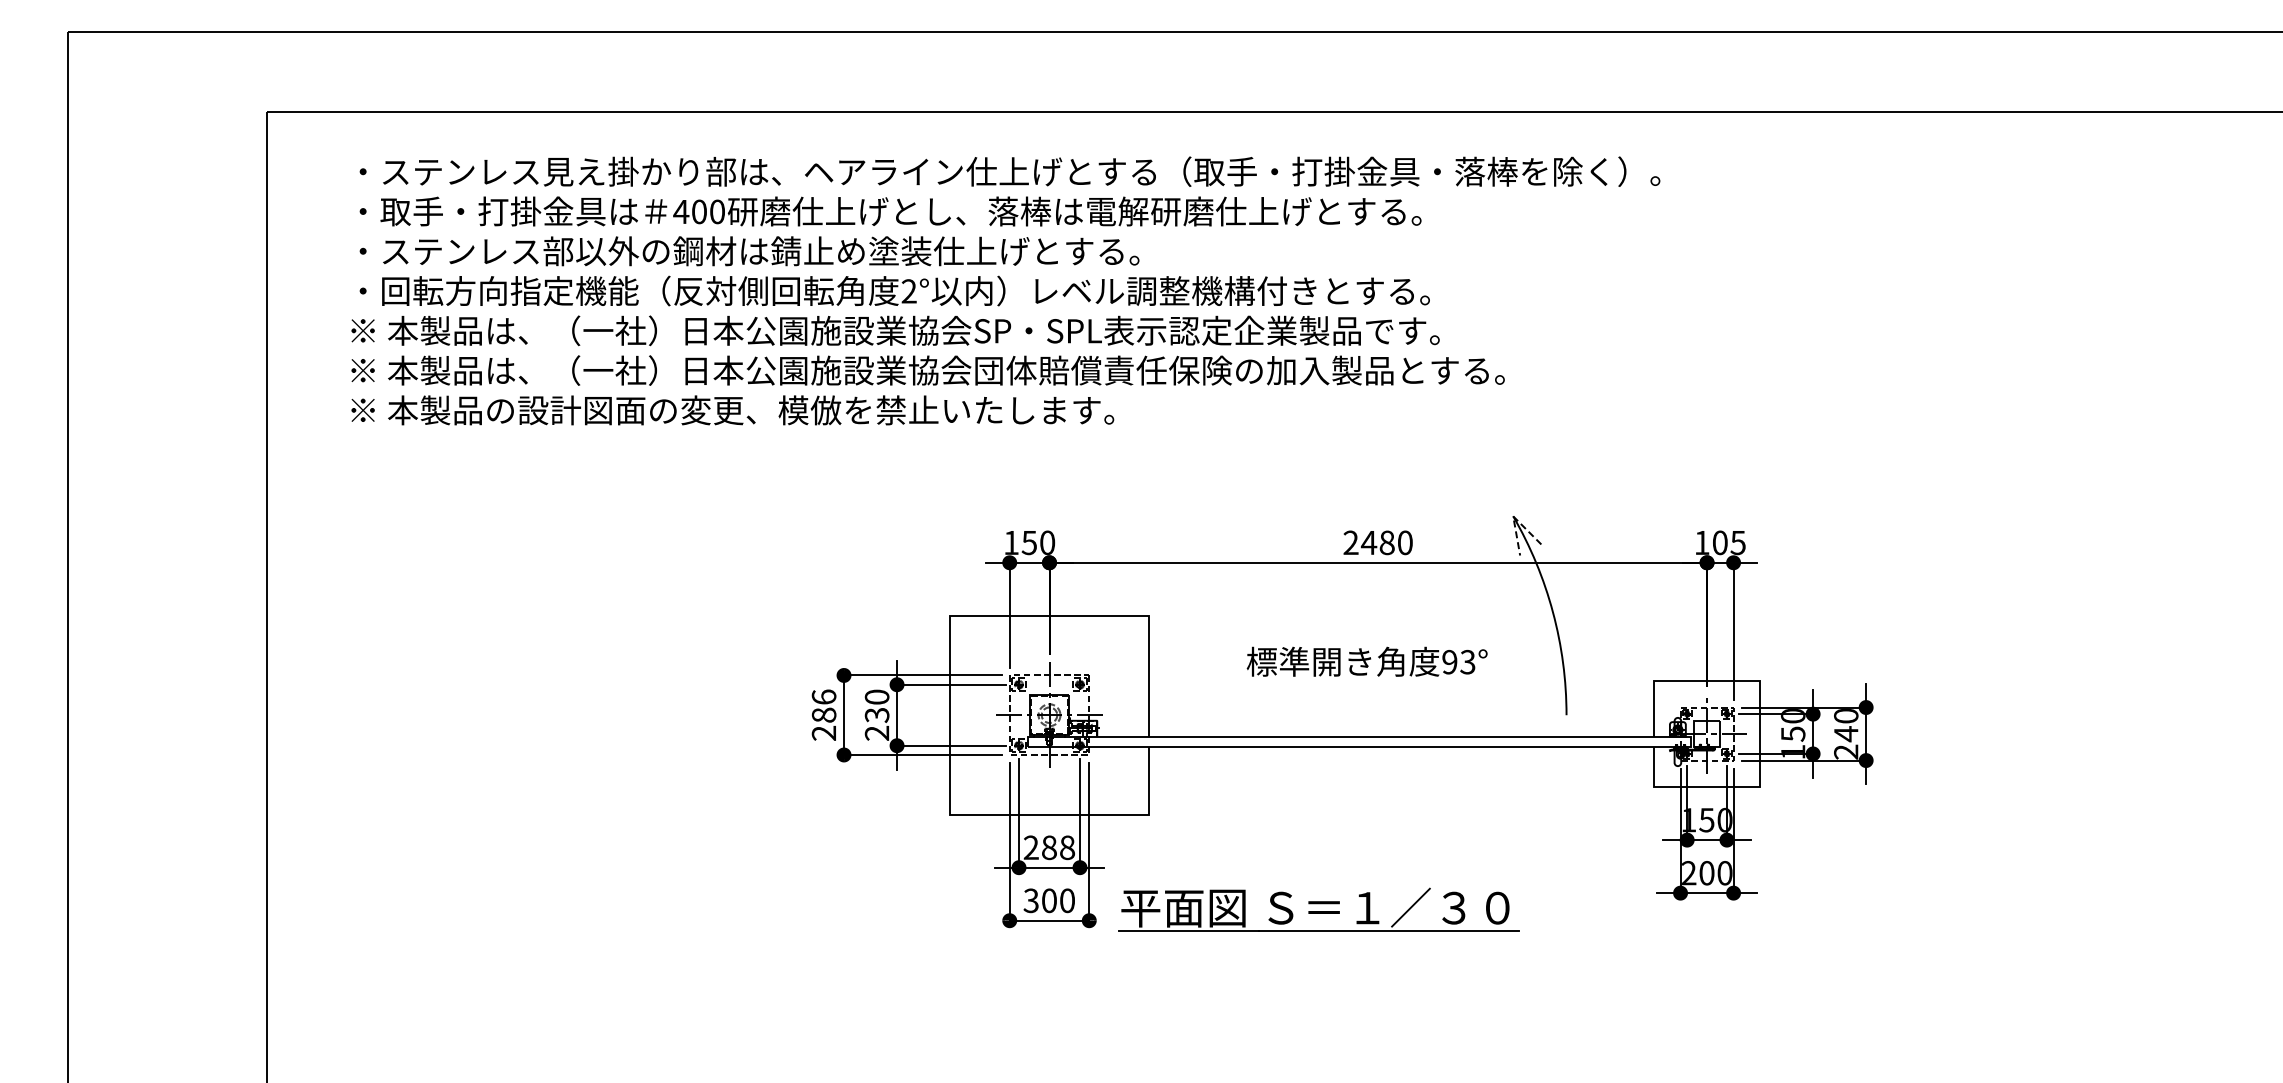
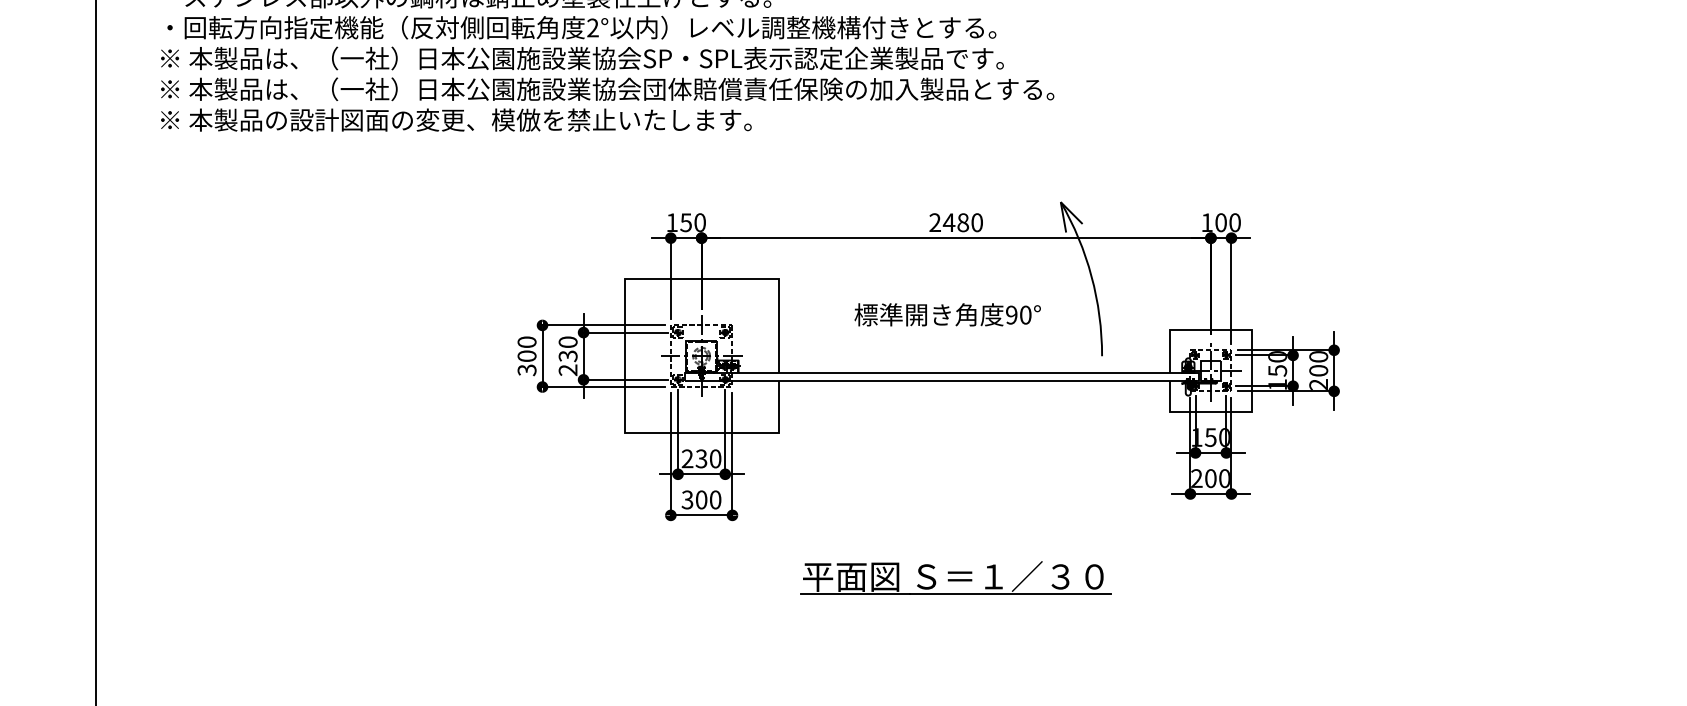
line: (1513, 516) -> (1061, 202), dashed -> solid
text: (1737, 542) -> (1234, 222), 105 -> 100
text: (1467, 662) -> (1025, 315), 93° -> 90°
text: (823, 715) -> (526, 356), 286 -> 300
text: (1846, 734) -> (1318, 371), 240 -> 200
text: (1058, 847) -> (708, 458), 288 -> 230
part: (1318, 909) -> (955, 577), moved

